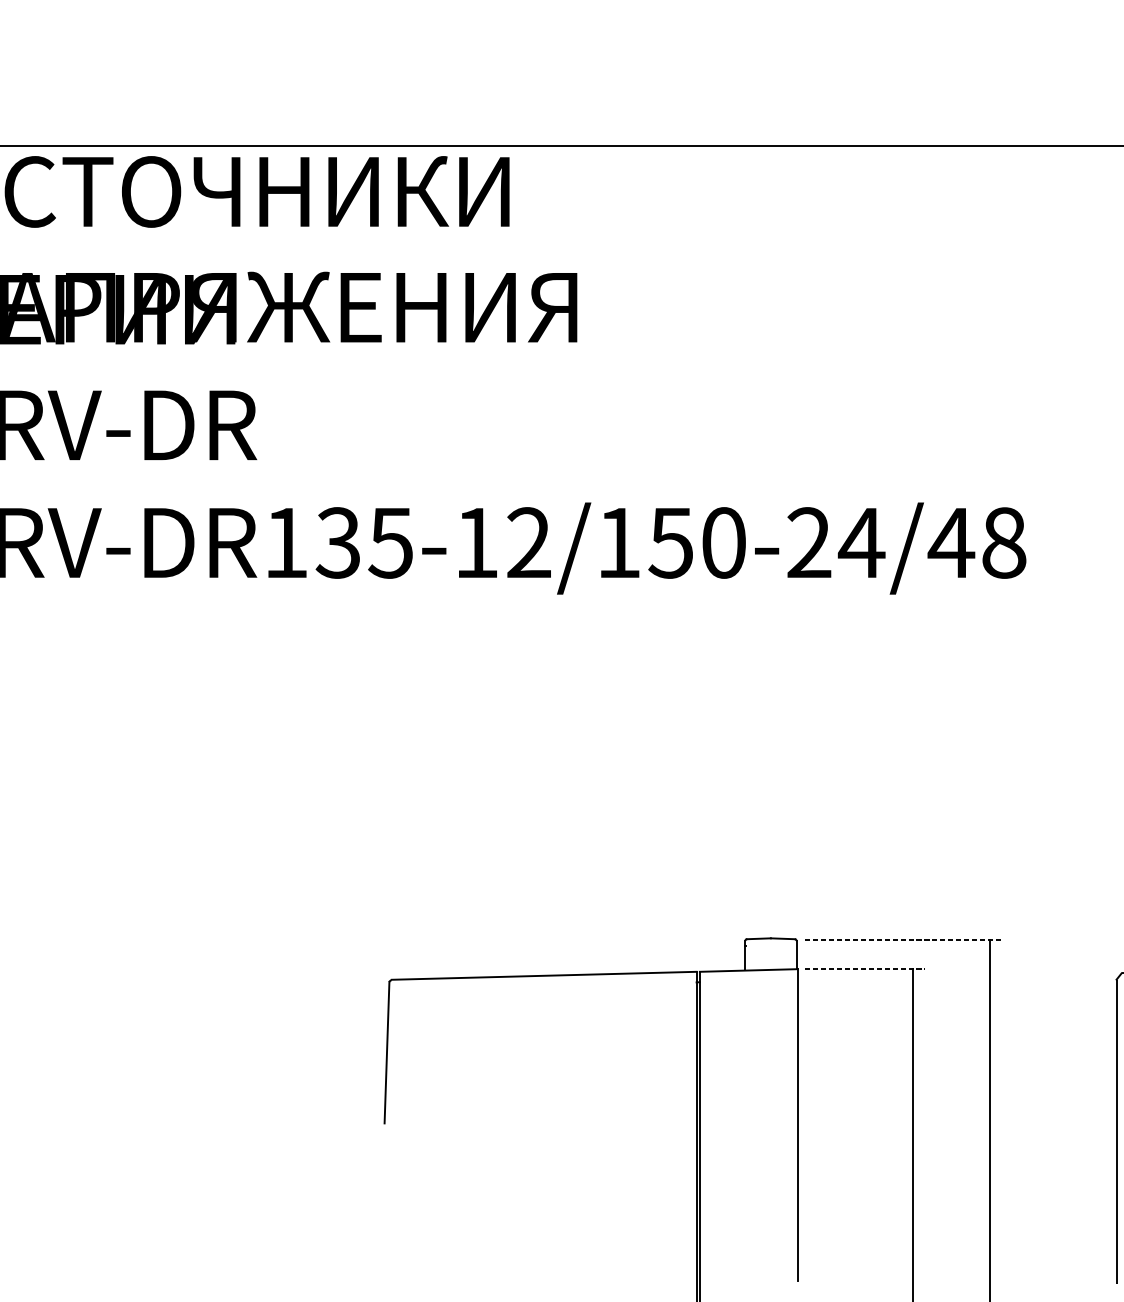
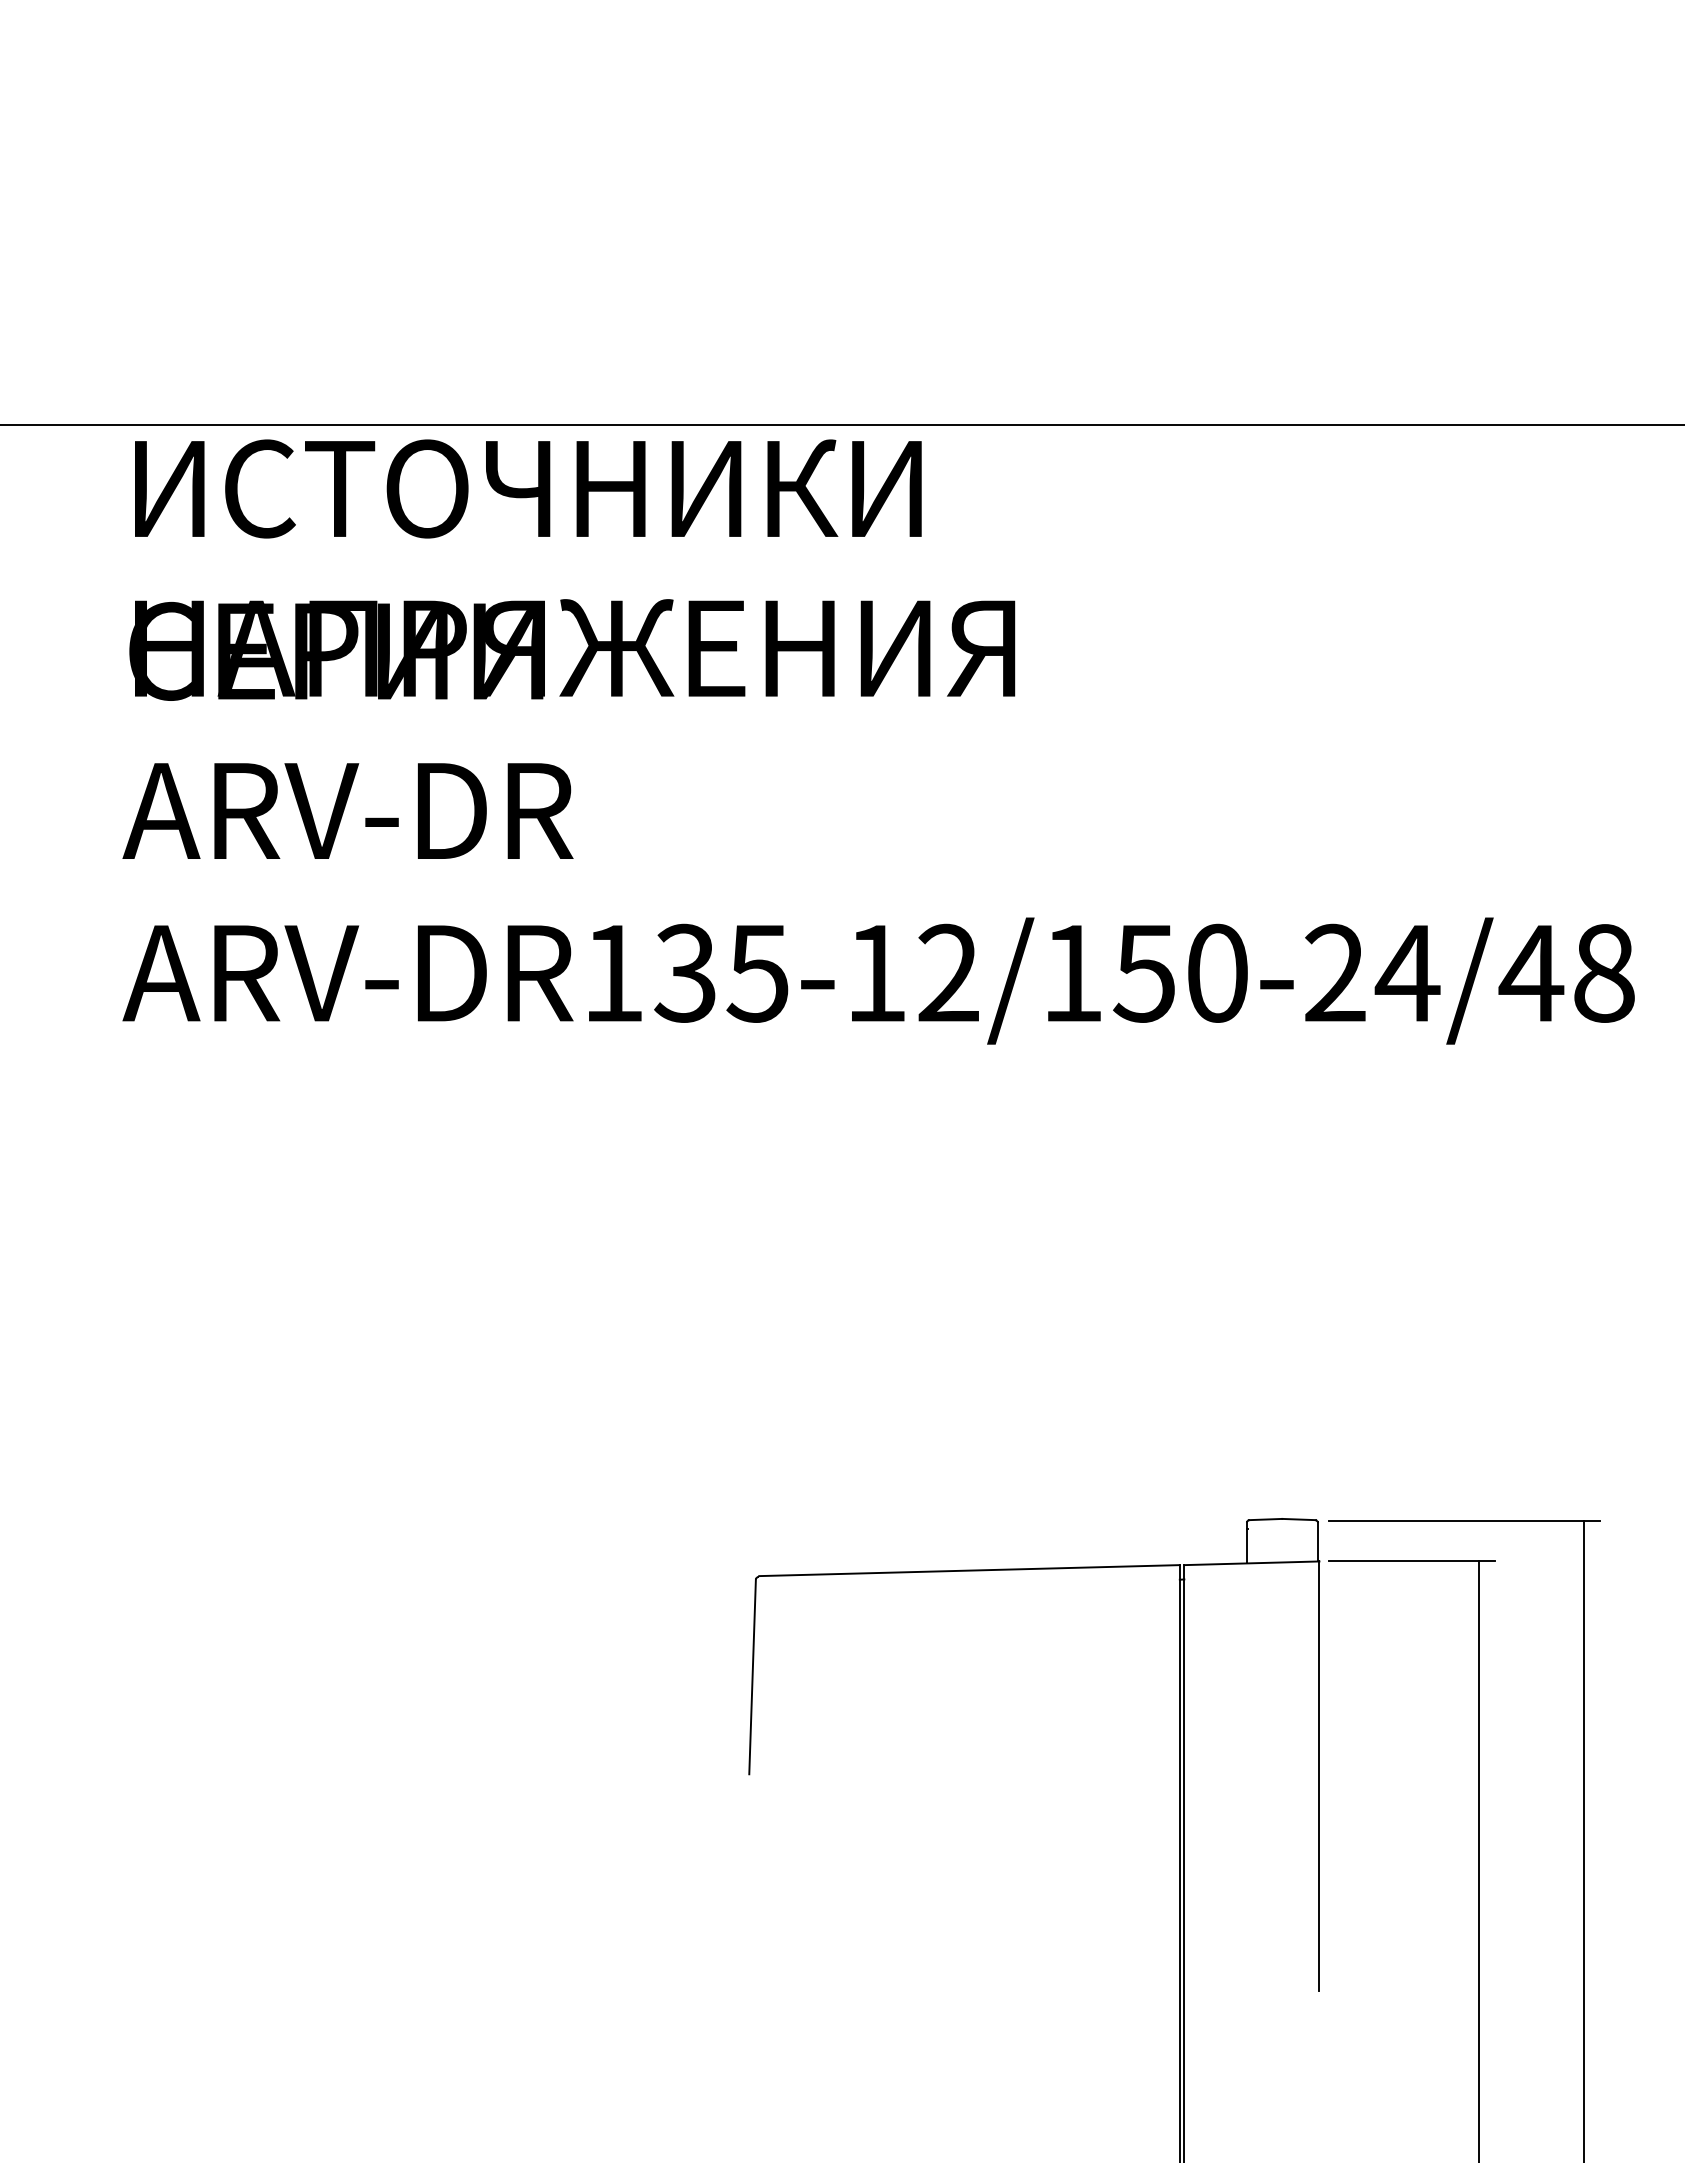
line: (902, 940) -> (1464, 1521), dashed -> solid
line: (864, 969) -> (1411, 1561), dashed -> solid

